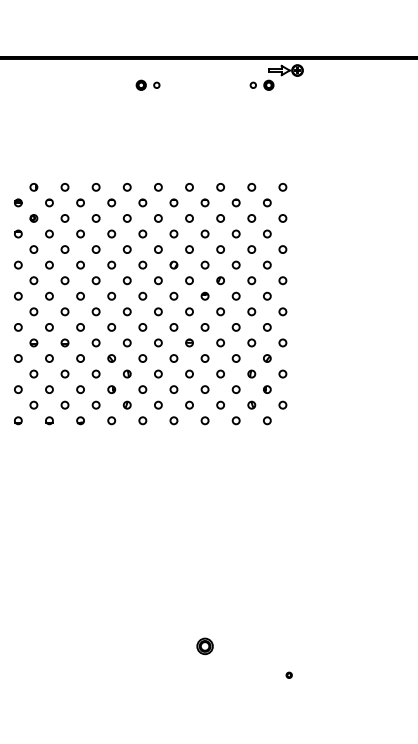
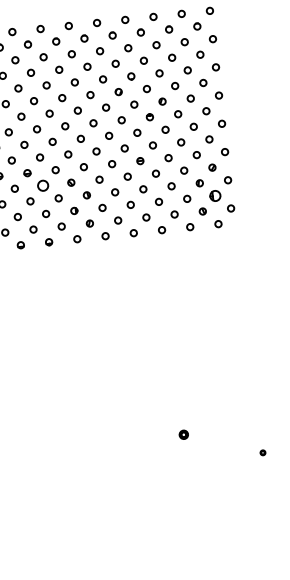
circle: (80, 358) -> (43, 185), size x1.6
part: (267, 389) -> (215, 195), size x1.6
part: (204, 646) -> (183, 434), size x0.6

